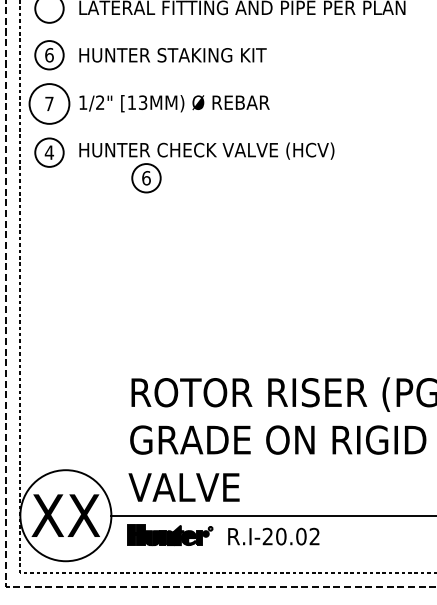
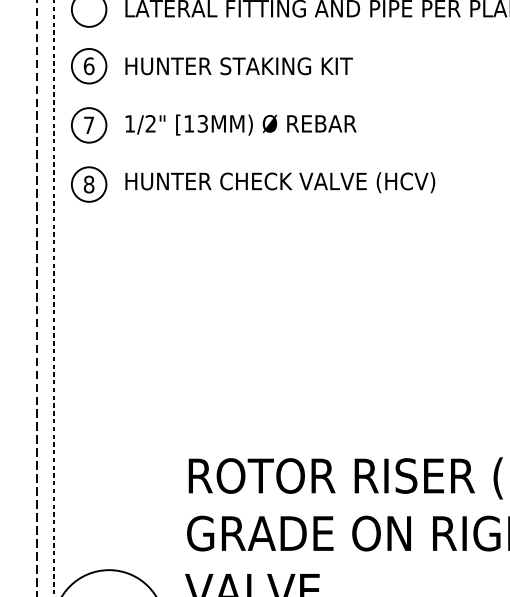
circle: (49, 103) -> (89, 124), size x0.71
text: (48, 152) -> (87, 184), 4 -> 8
part: (146, 178) -> (206, 215), removed

